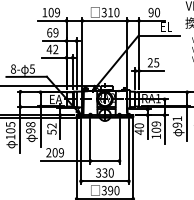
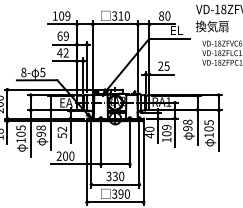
text: (151, 12) -> (161, 15), 90 -> 80
text: (177, 118) -> (187, 121), 91 -> 98
text: (61, 152) -> (71, 155), 209 -> 200

